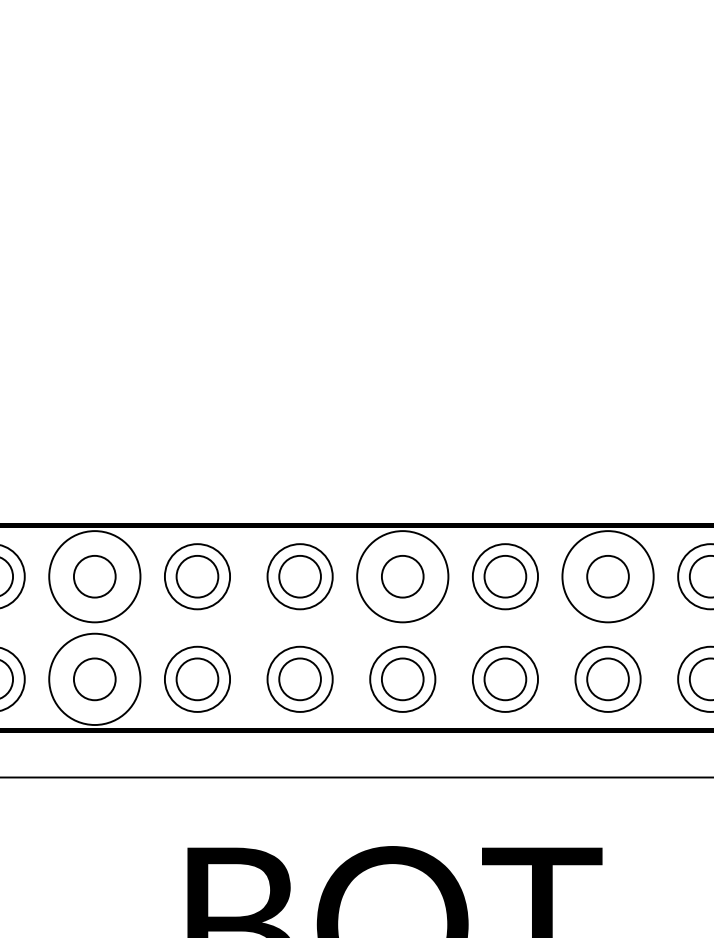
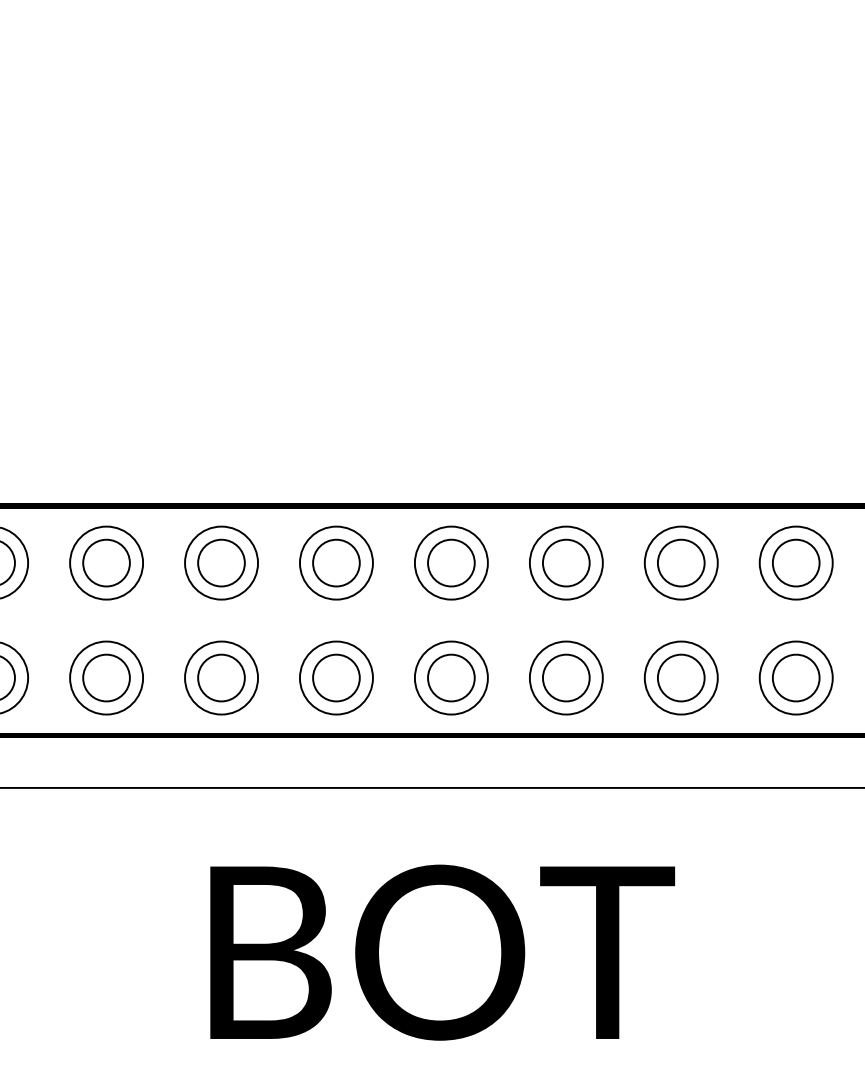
circle: (94, 576) -> (106, 562), size x0.71
circle: (401, 576) -> (450, 562), size x0.71
circle: (607, 576) -> (680, 562), size x0.71
circle: (94, 678) -> (106, 677), size x0.71

